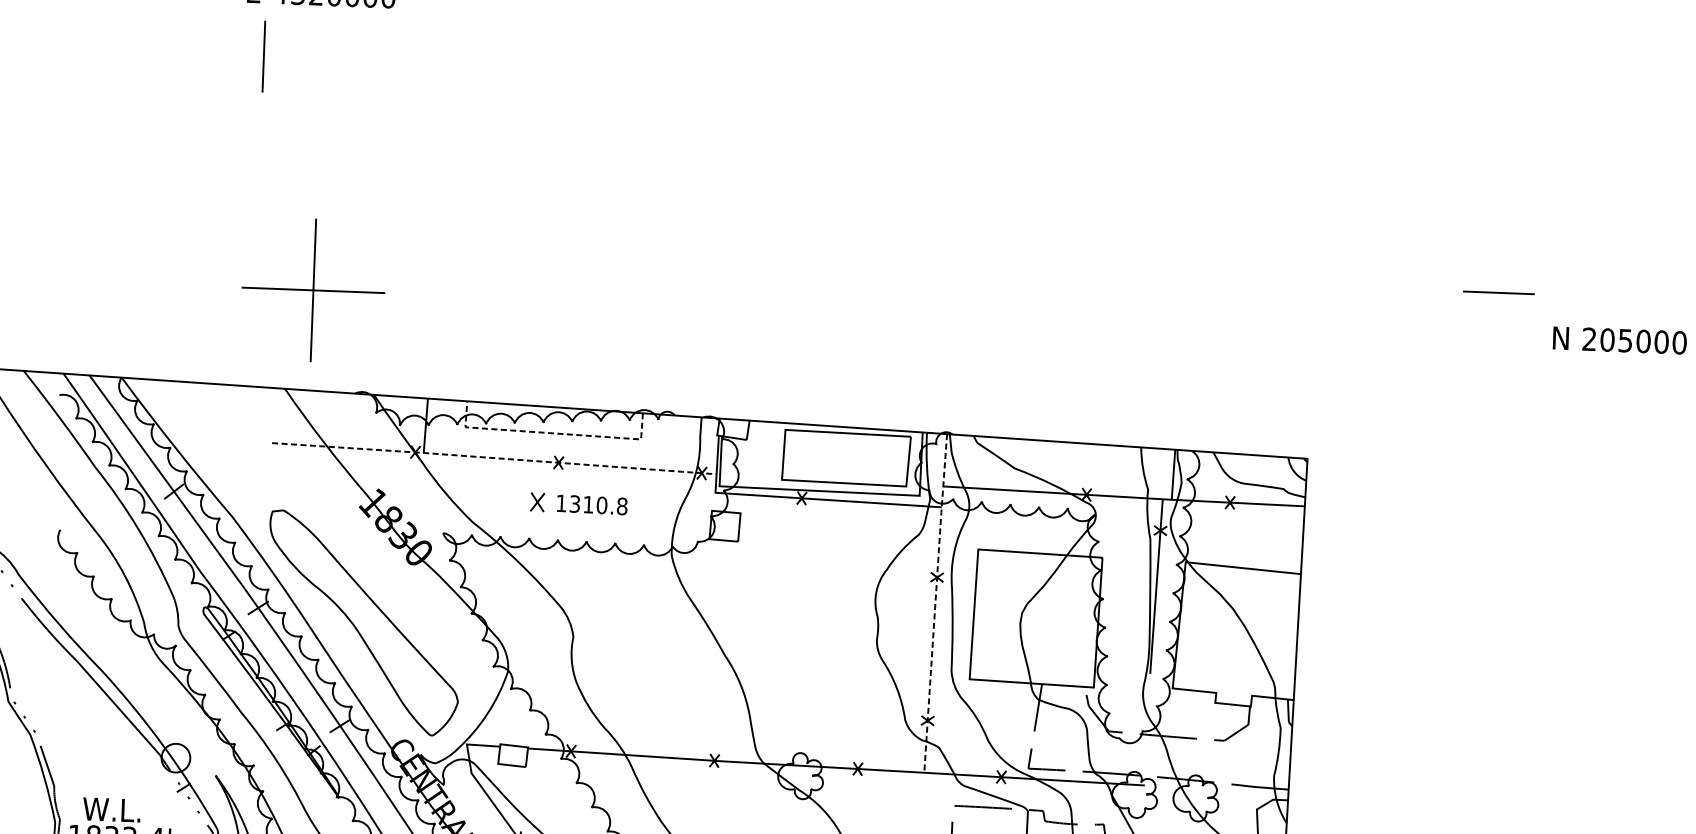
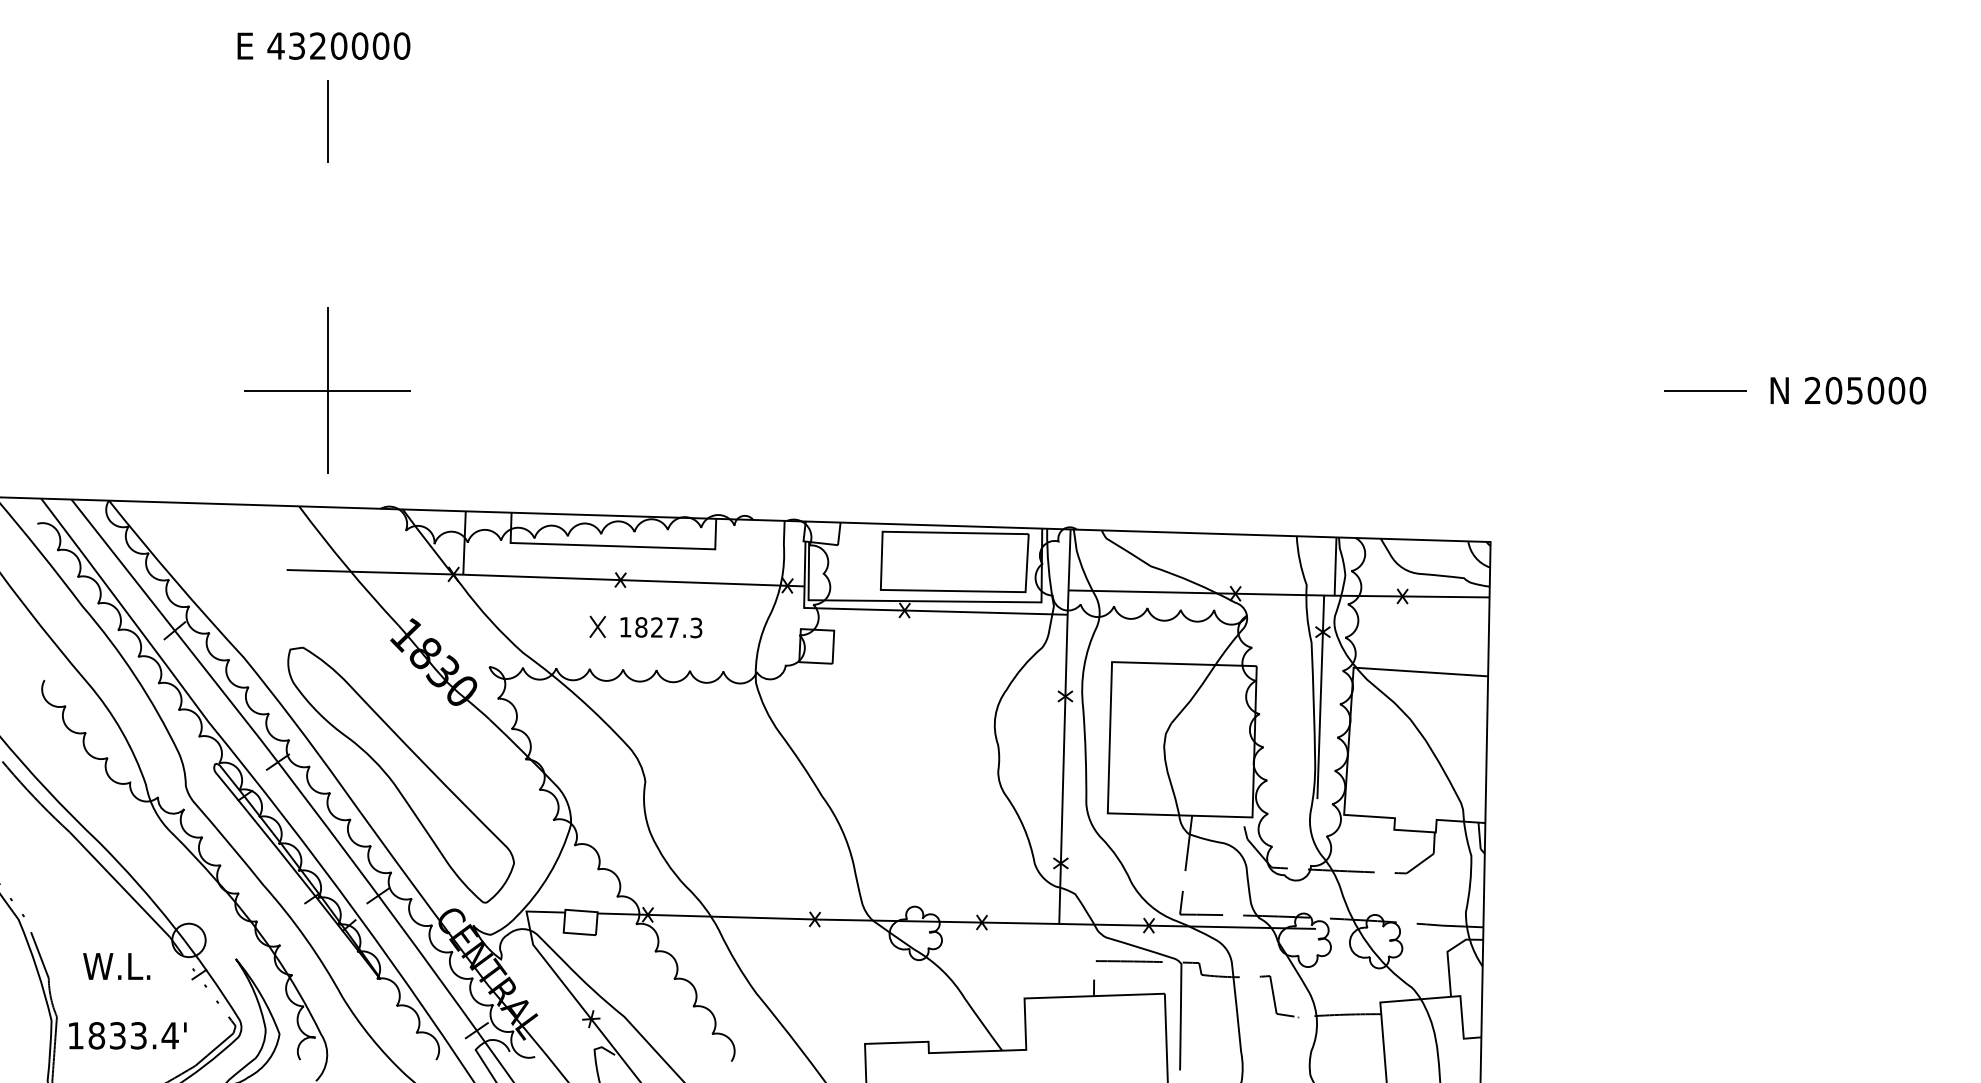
line: (263, 56) -> (327, 121), moved
line: (1498, 292) -> (1705, 390), moved
line: (552, 433) -> (612, 546), dashed -> solid
line: (495, 458) -> (546, 577), dashed -> solid
text: (598, 505) -> (668, 627), 1310.8 -> 1827.3
line: (935, 603) -> (1064, 726), dashed -> solid
text: (111, 809) -> (116, 966), moved

